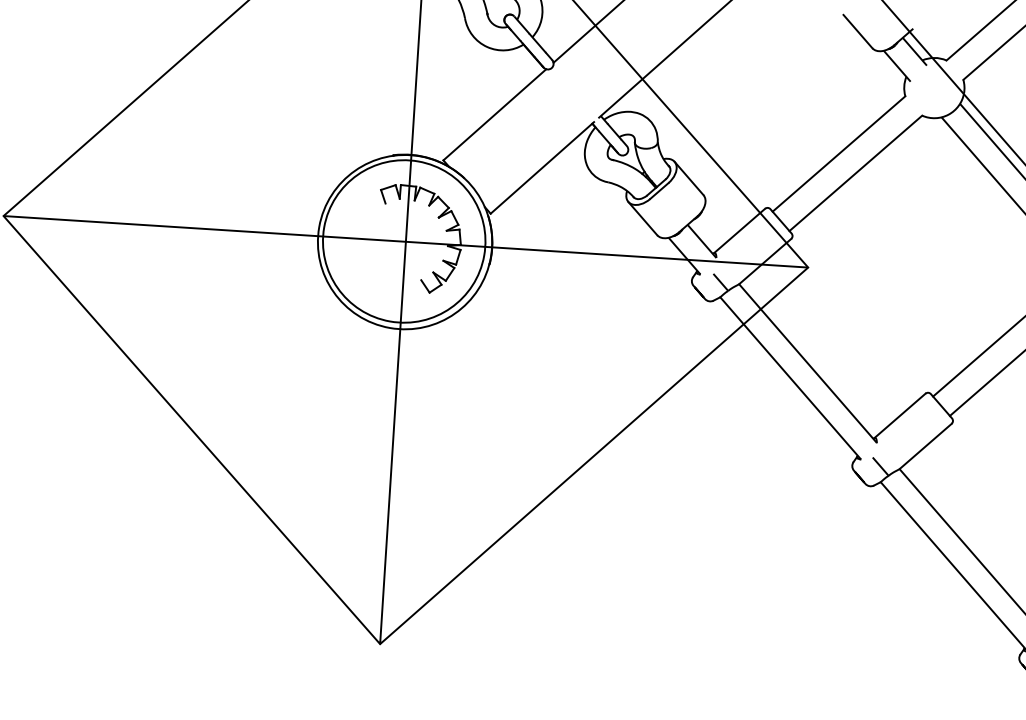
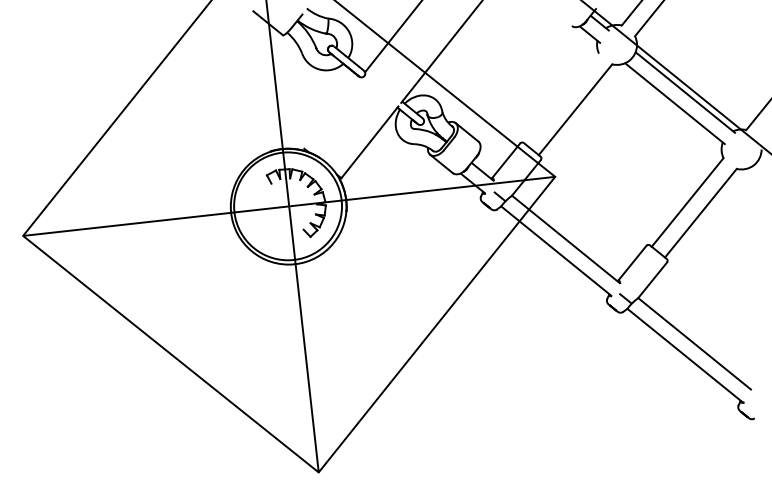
line: (857, 31) -> (560, 16), removed
line: (494, 113) -> (332, 112), removed
line: (839, 153) -> (562, 98), removed

